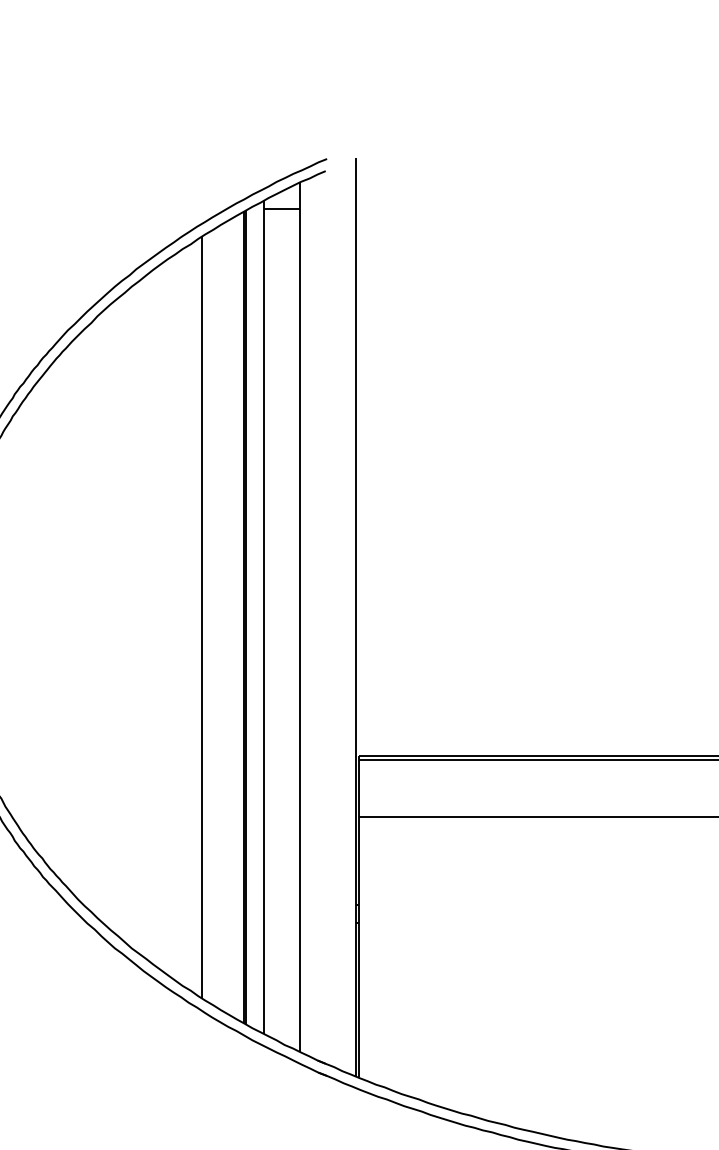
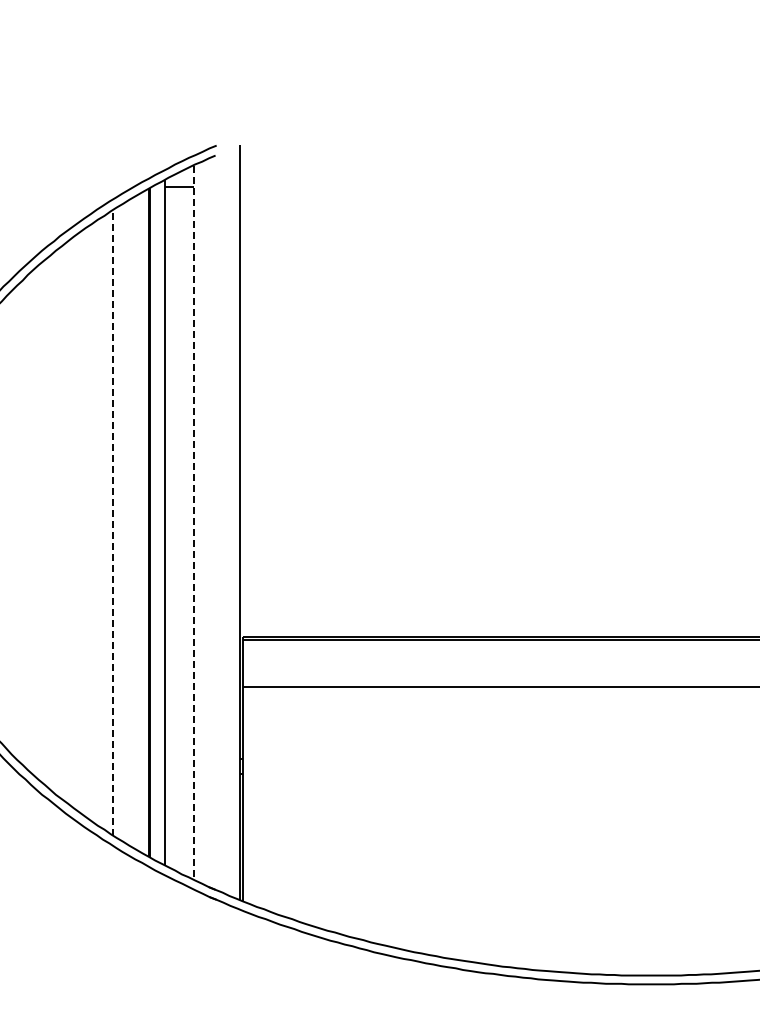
line: (201, 617) -> (113, 522), solid -> dashed
line: (300, 618) -> (194, 523), solid -> dashed

